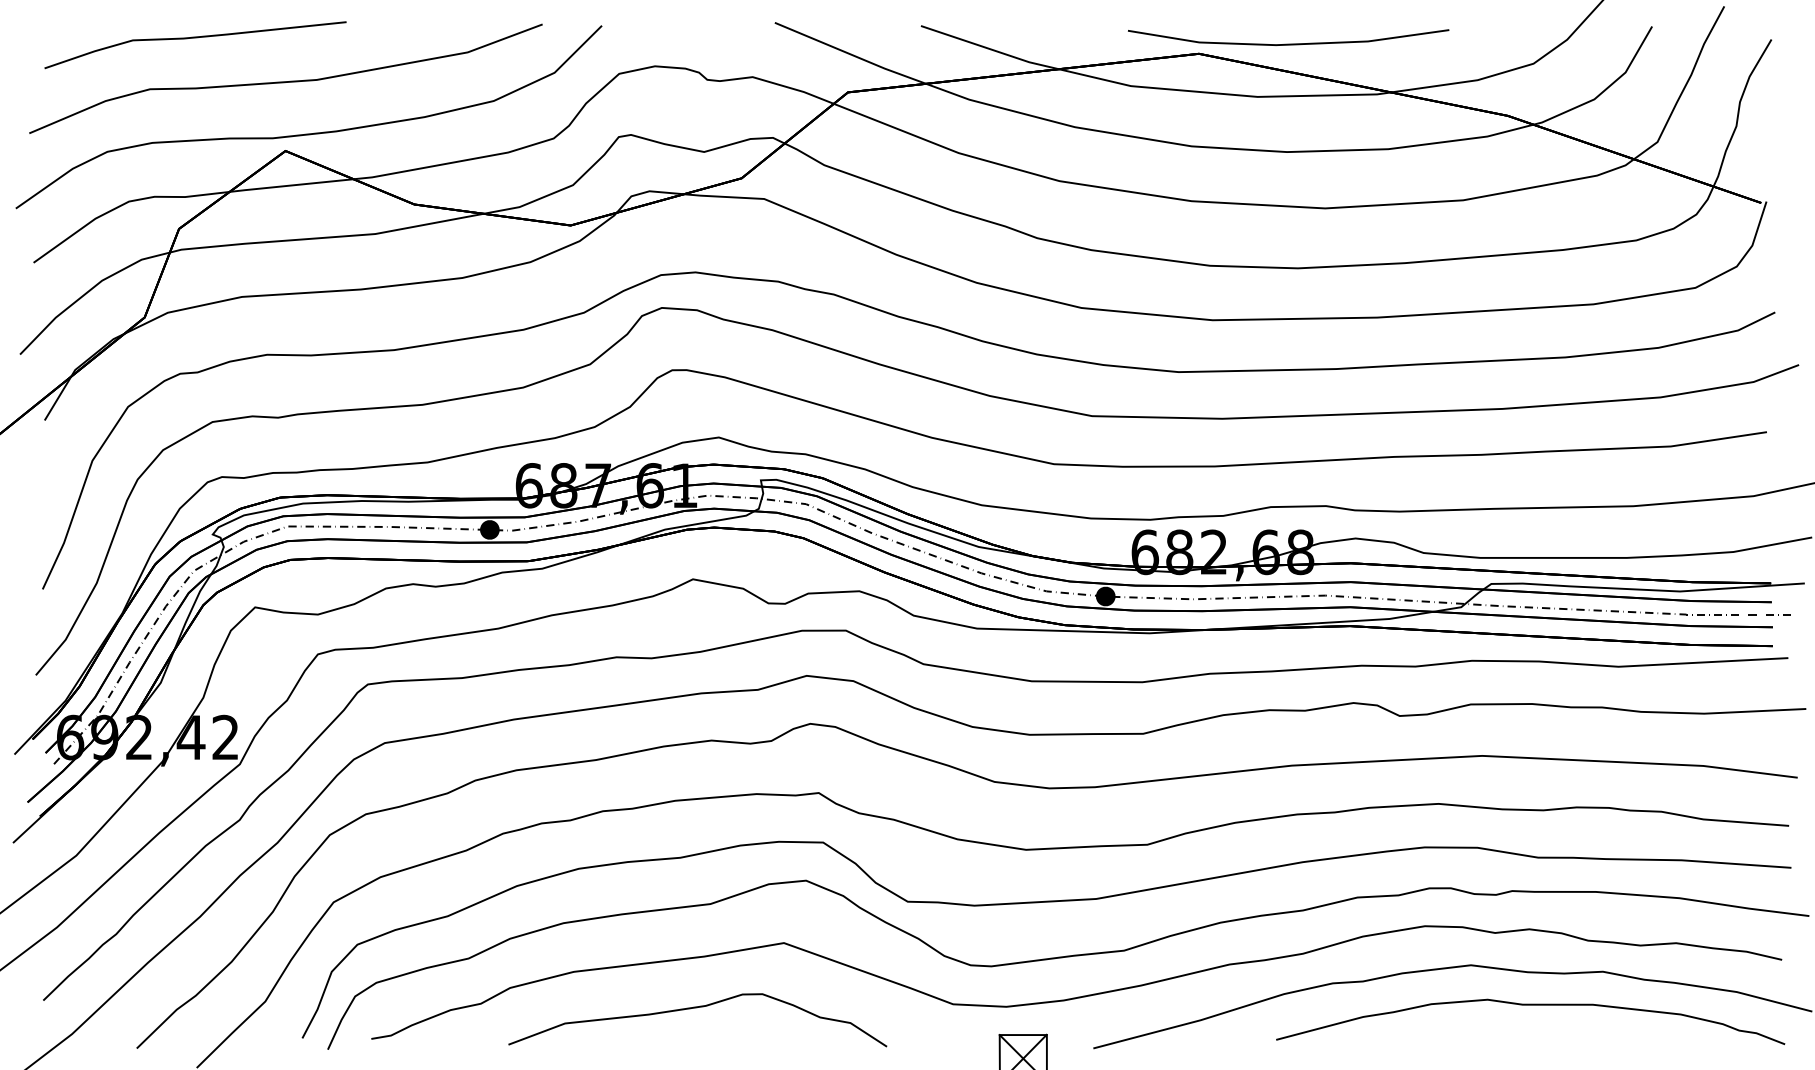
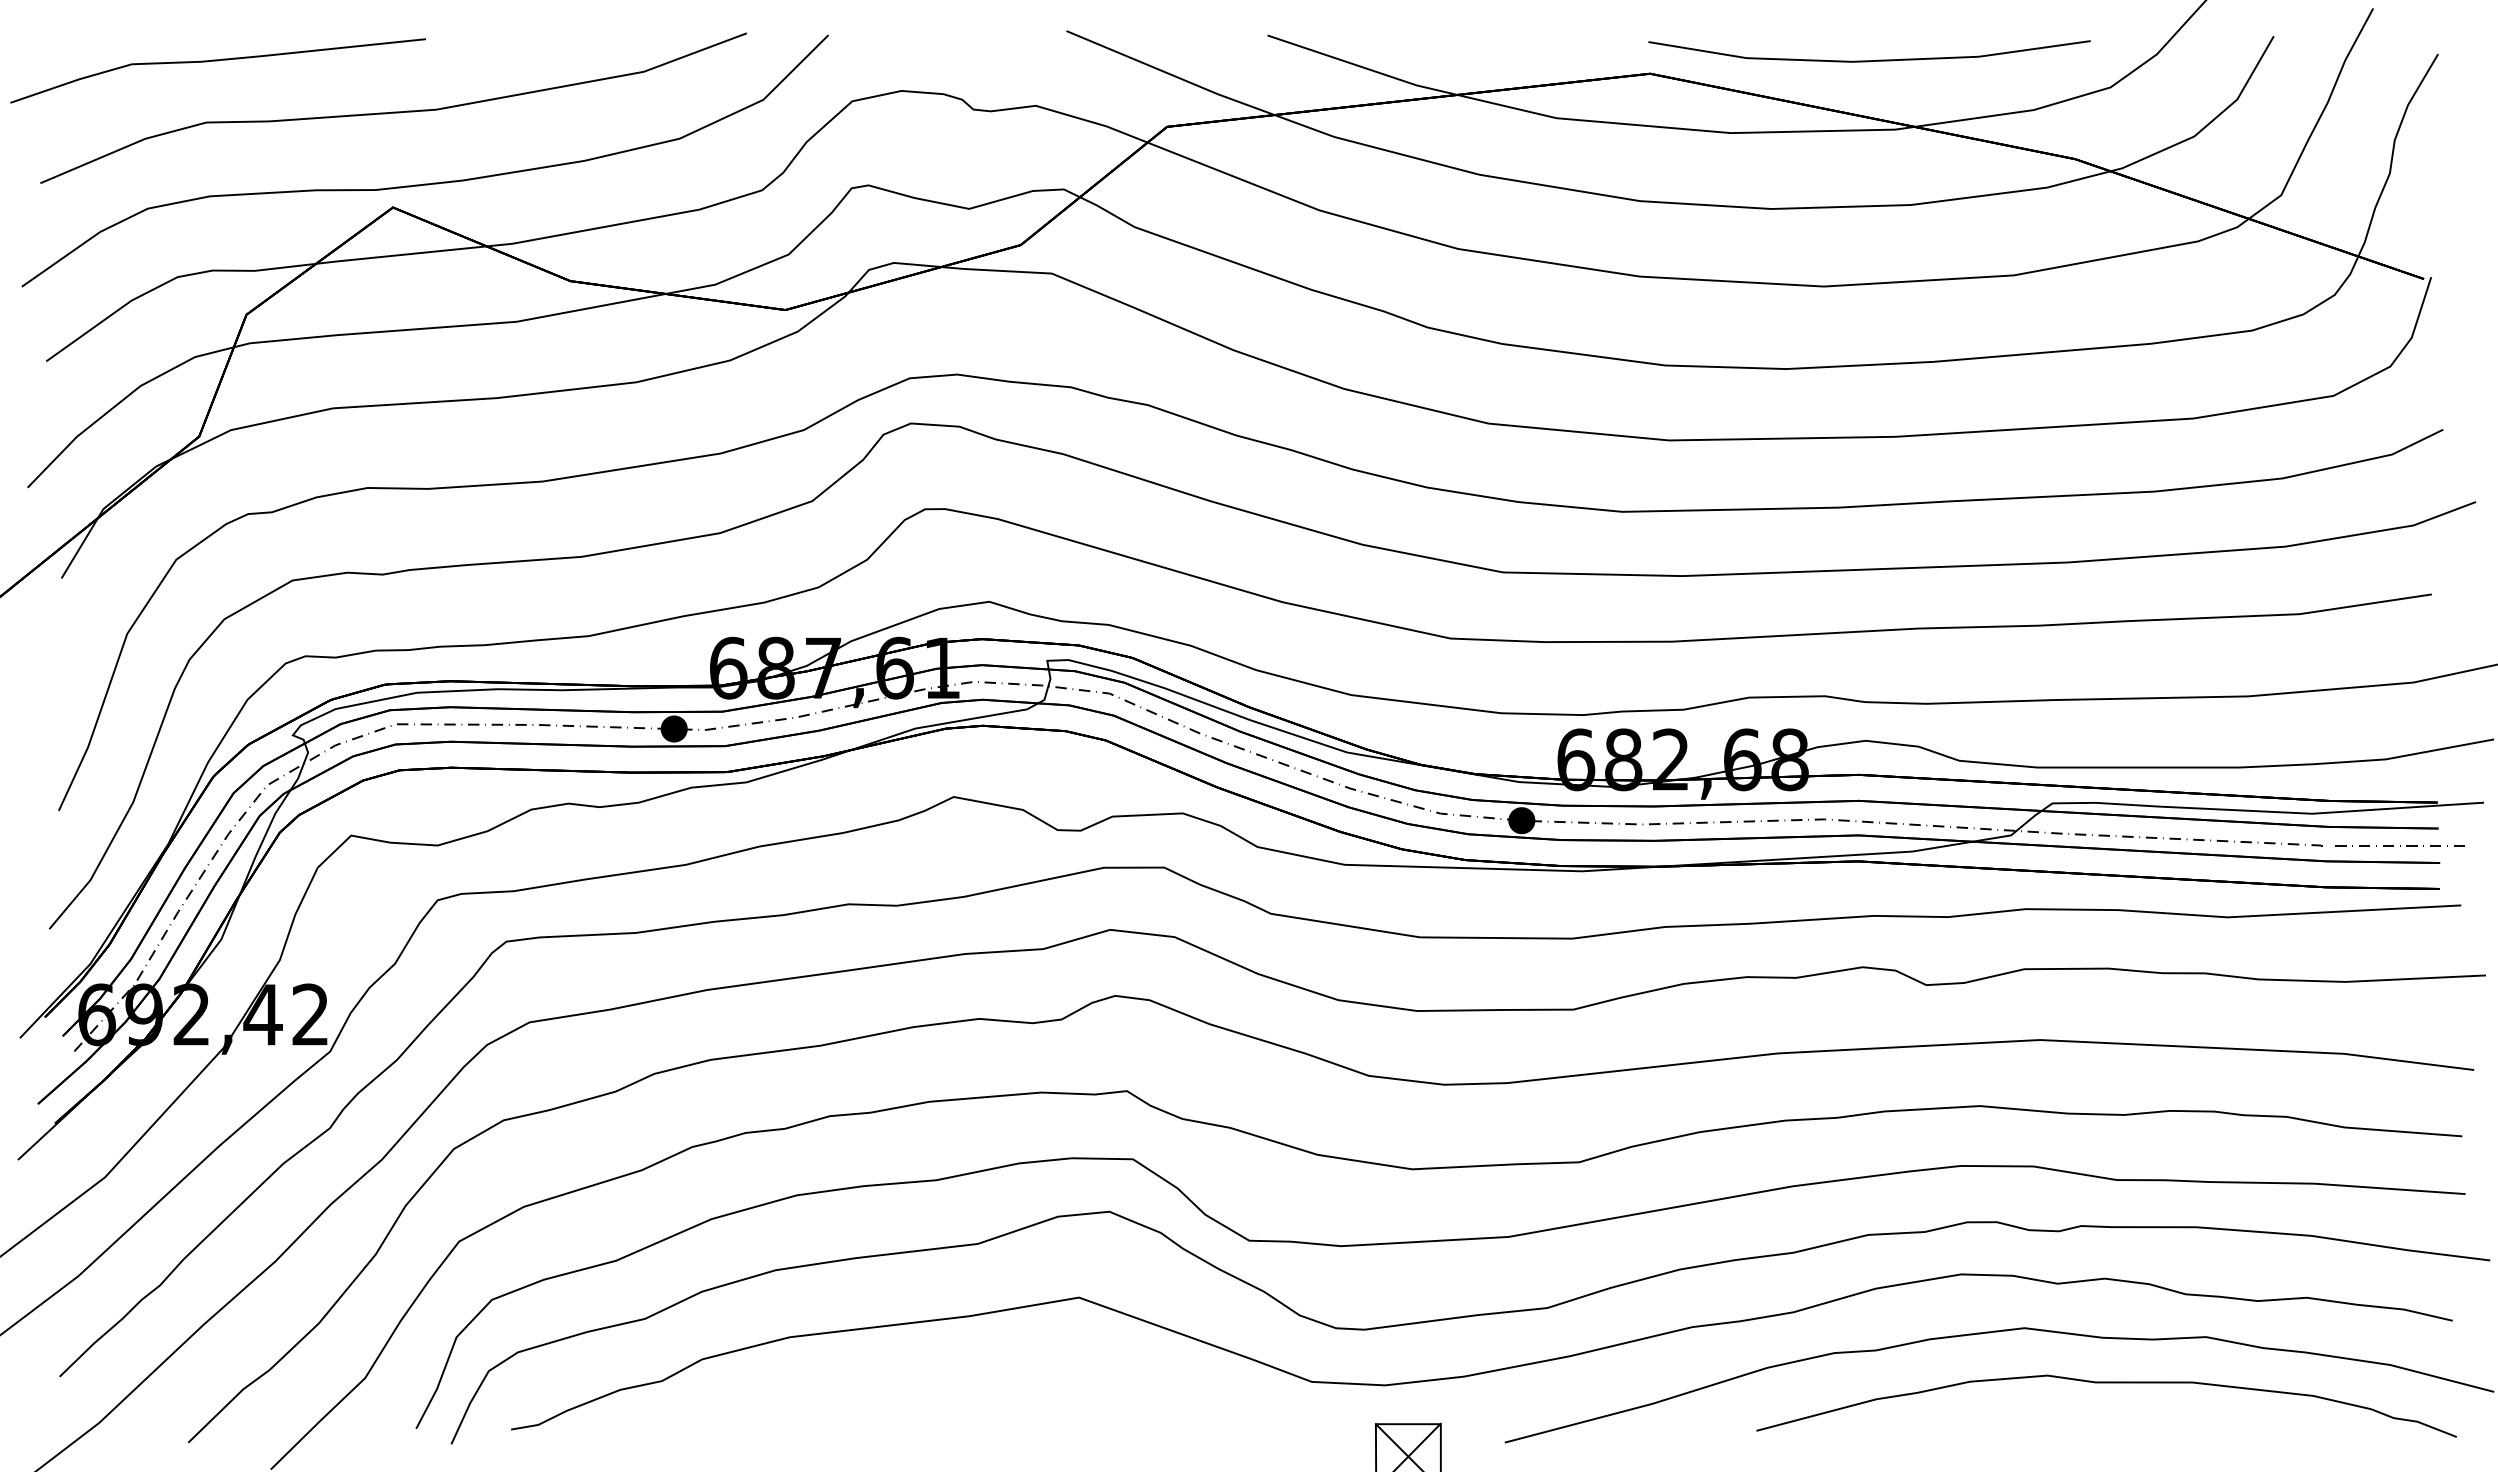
curve: (195, 38) -> (217, 61), moved
line: (1288, 44) -> (1869, 60), moved
curve: (695, 1008) -> (957, 1387), removed

